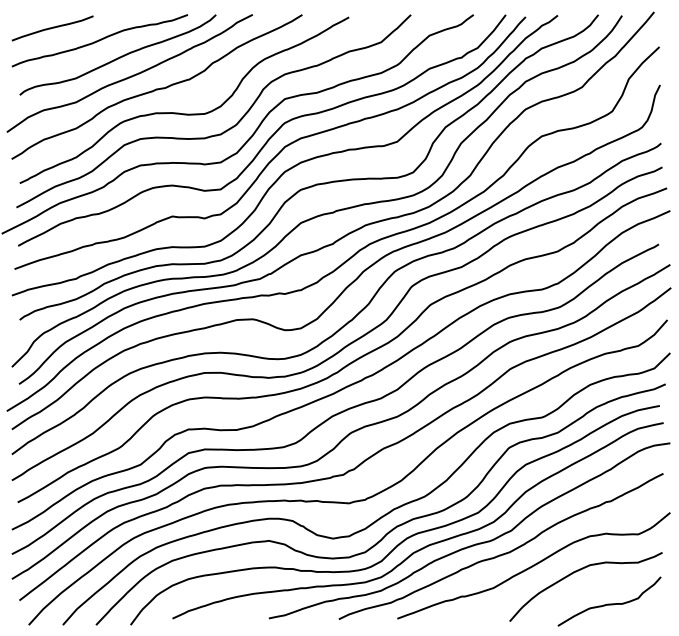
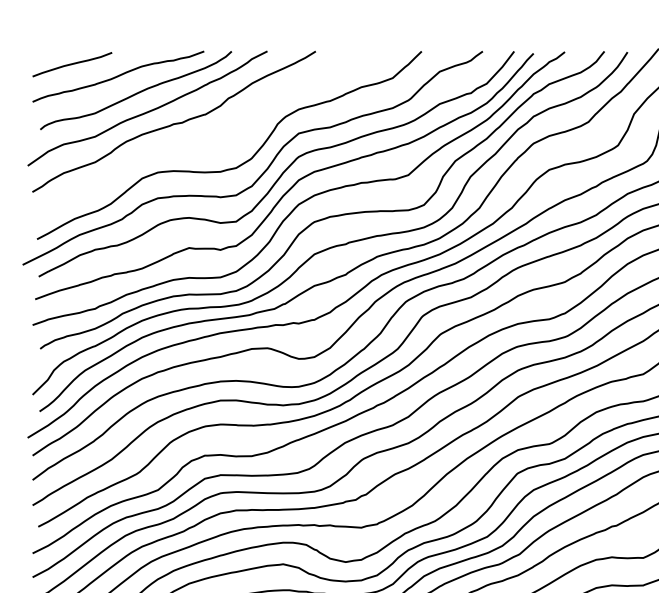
curve: (179, 112) -> (196, 146), removed

